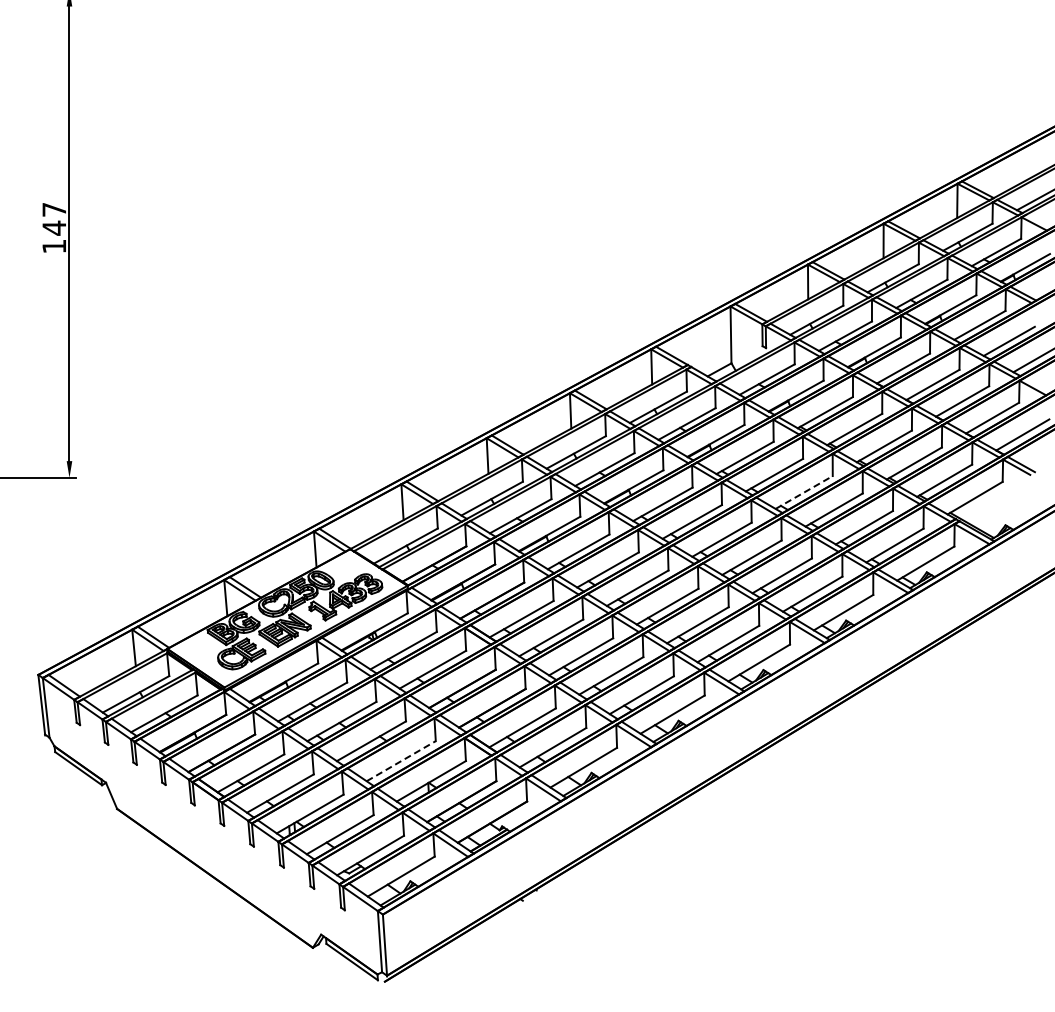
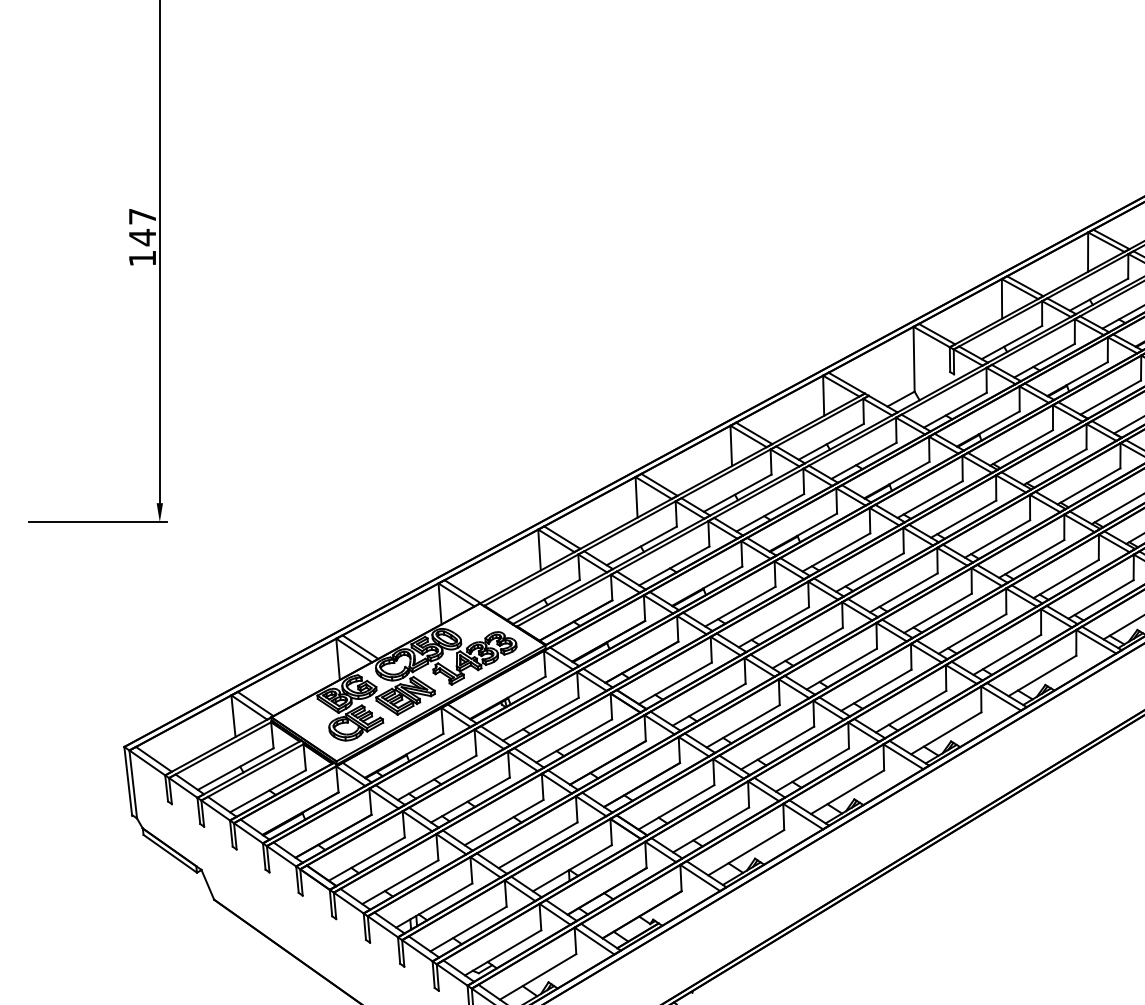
line: (804, 492) -> (997, 538), dashed -> solid
line: (401, 761) -> (538, 845), dashed -> solid

